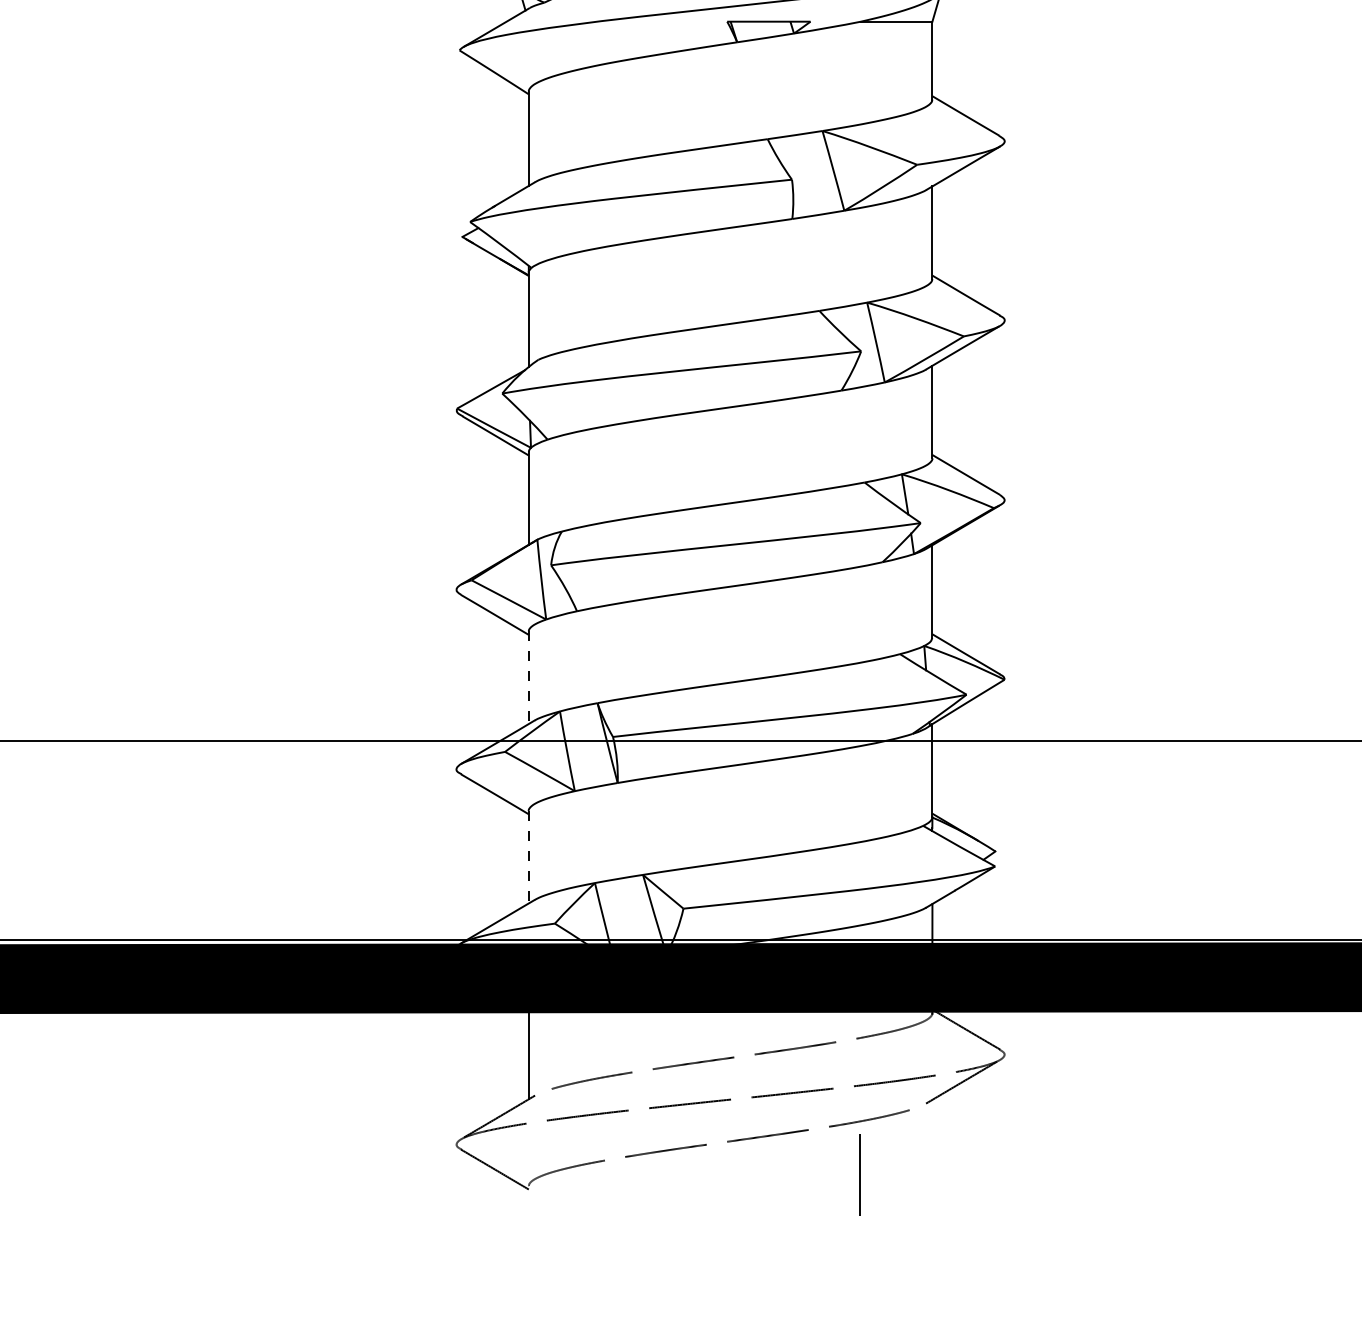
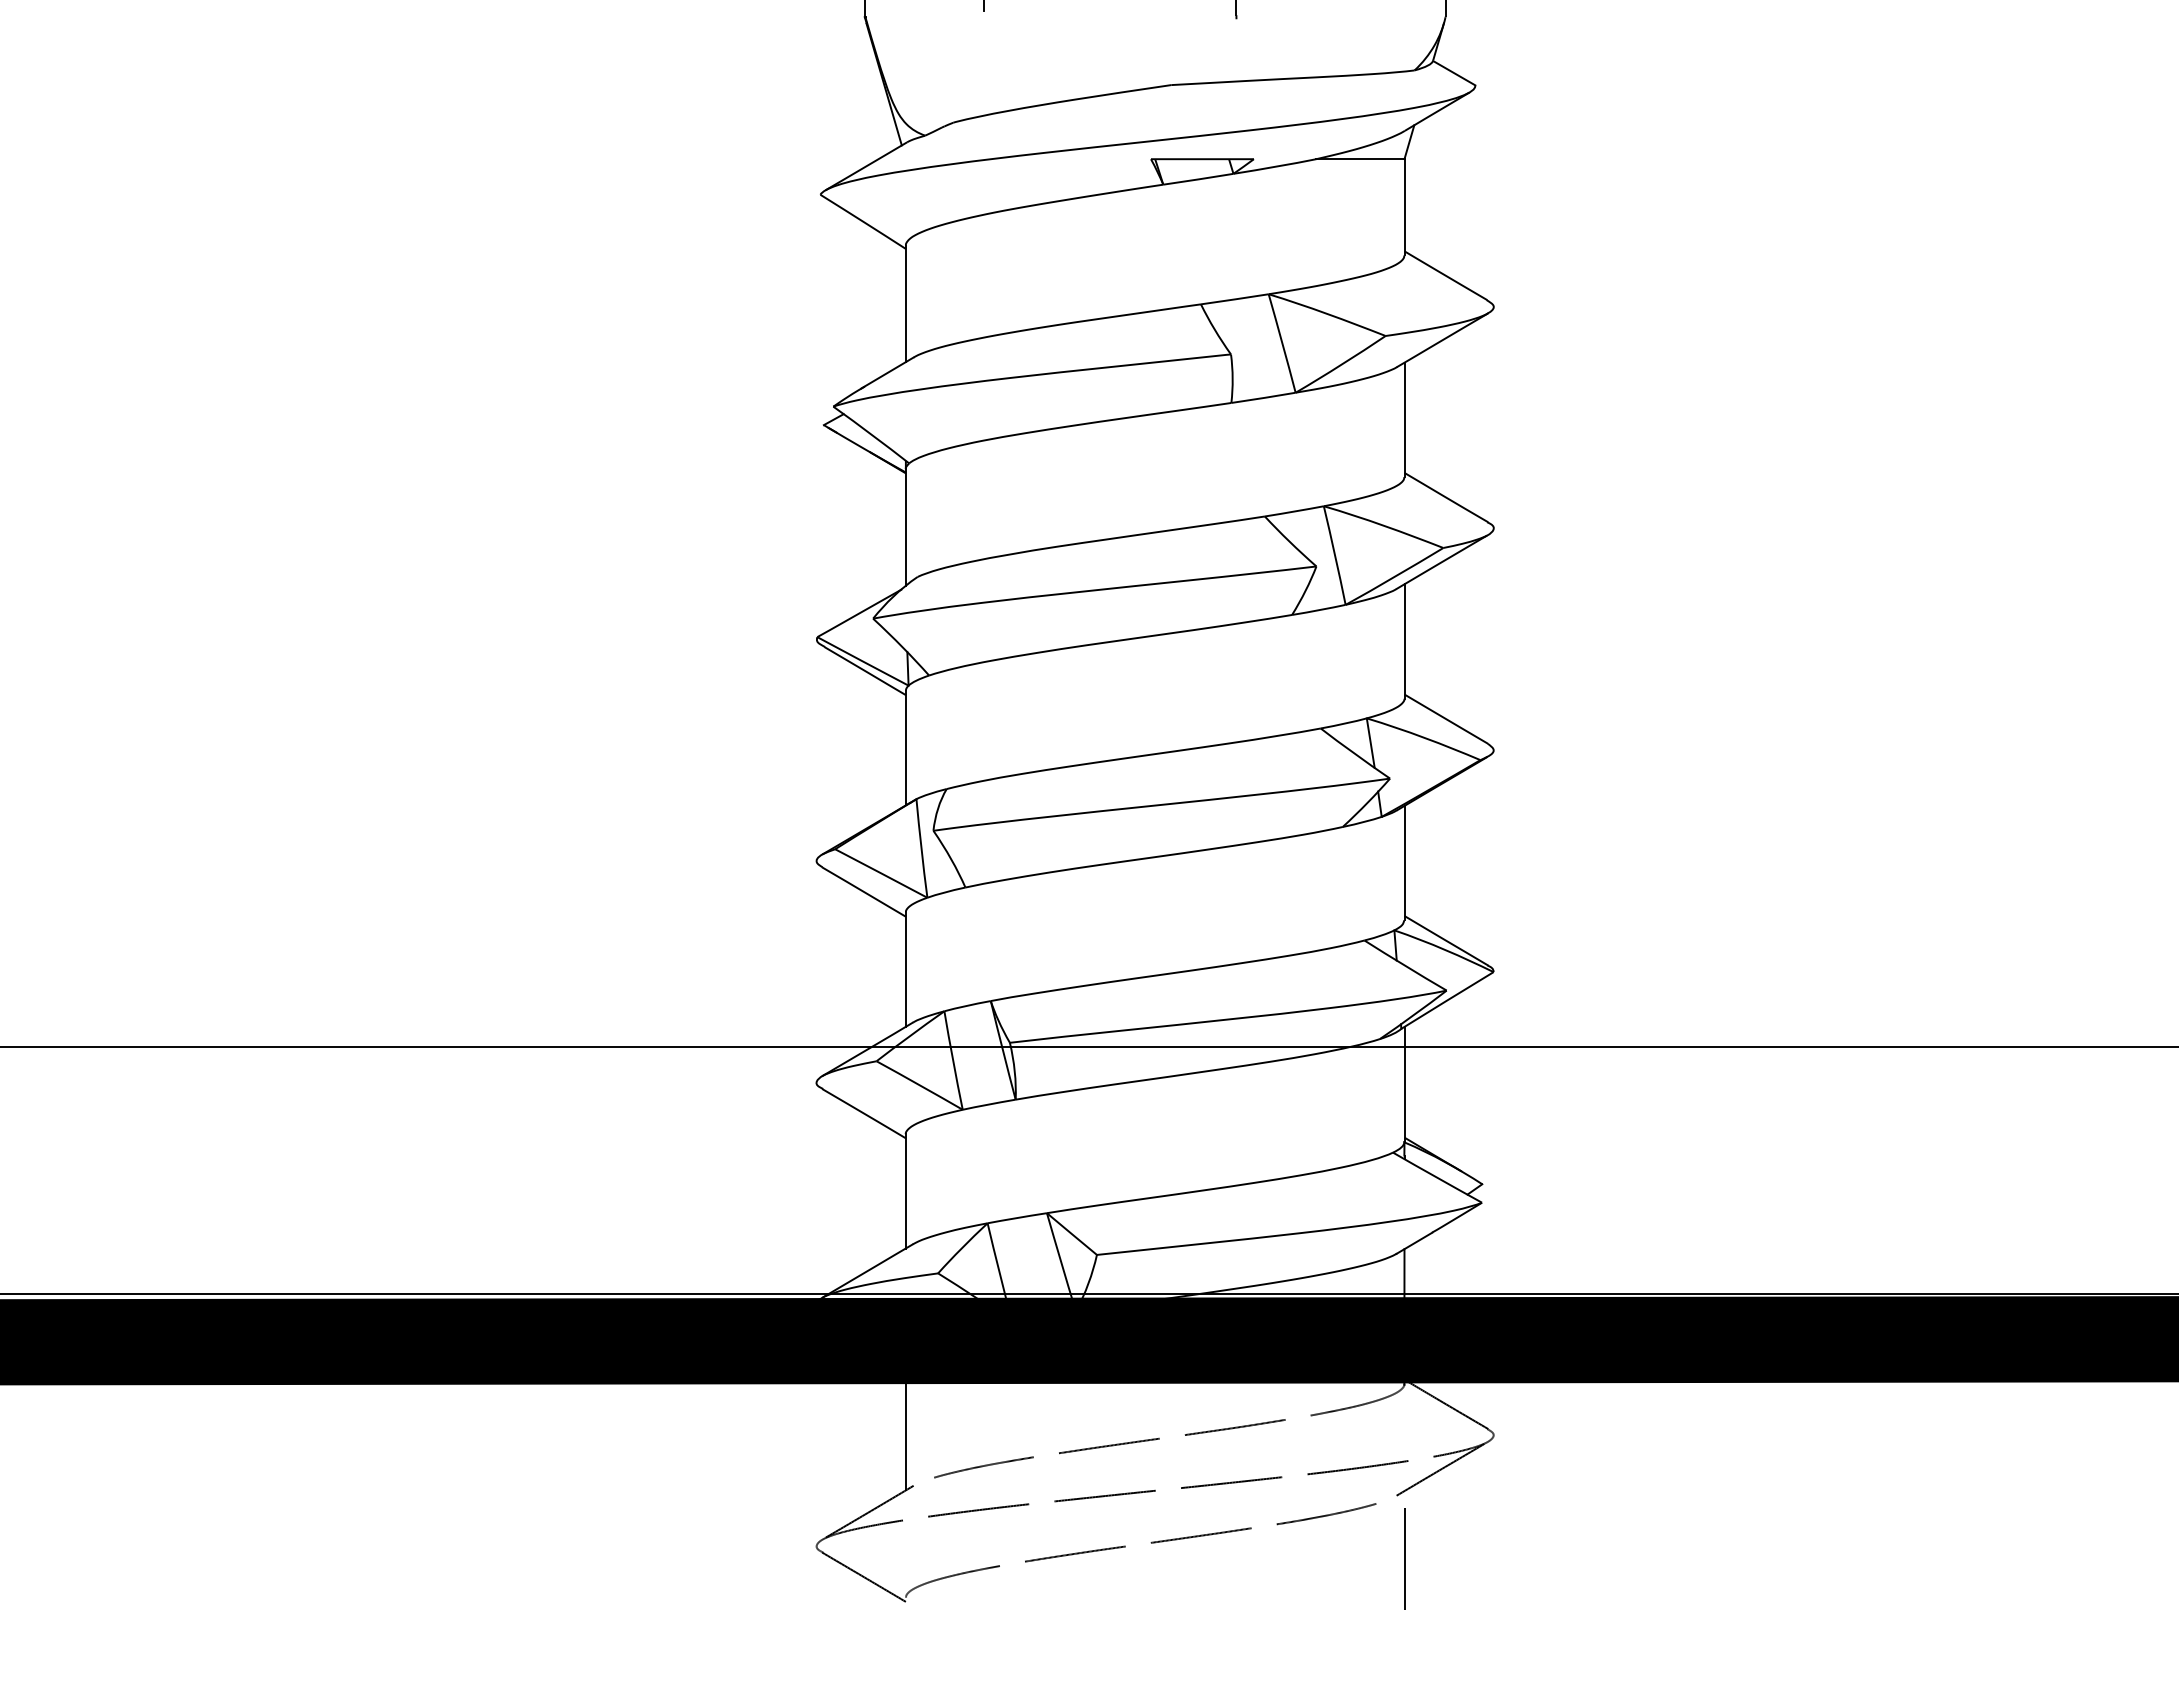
line: (528, 678) -> (905, 970), dashed -> solid
line: (528, 857) -> (905, 1191), dashed -> solid
line: (860, 1174) -> (1404, 1558), moved

